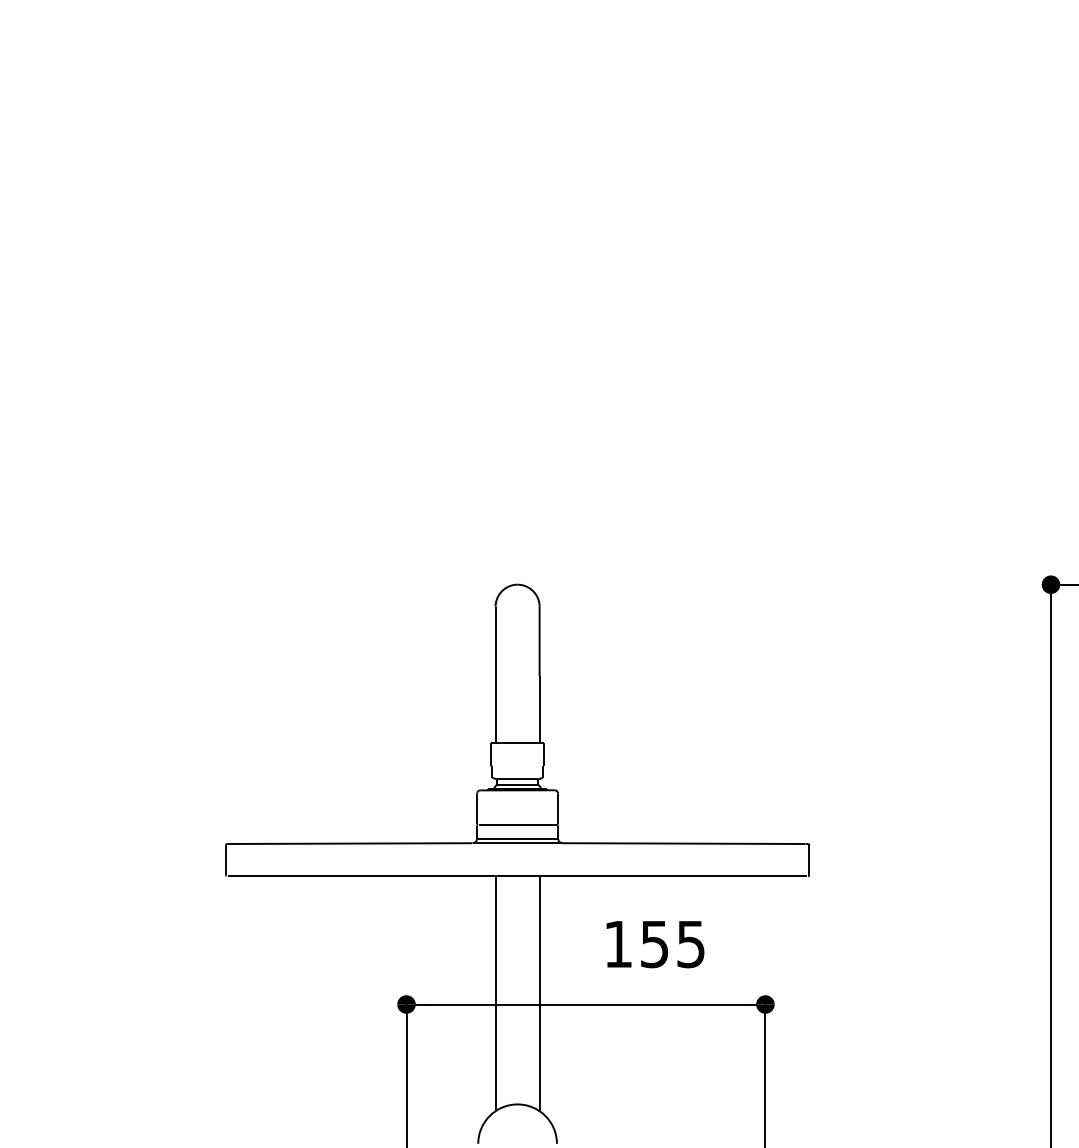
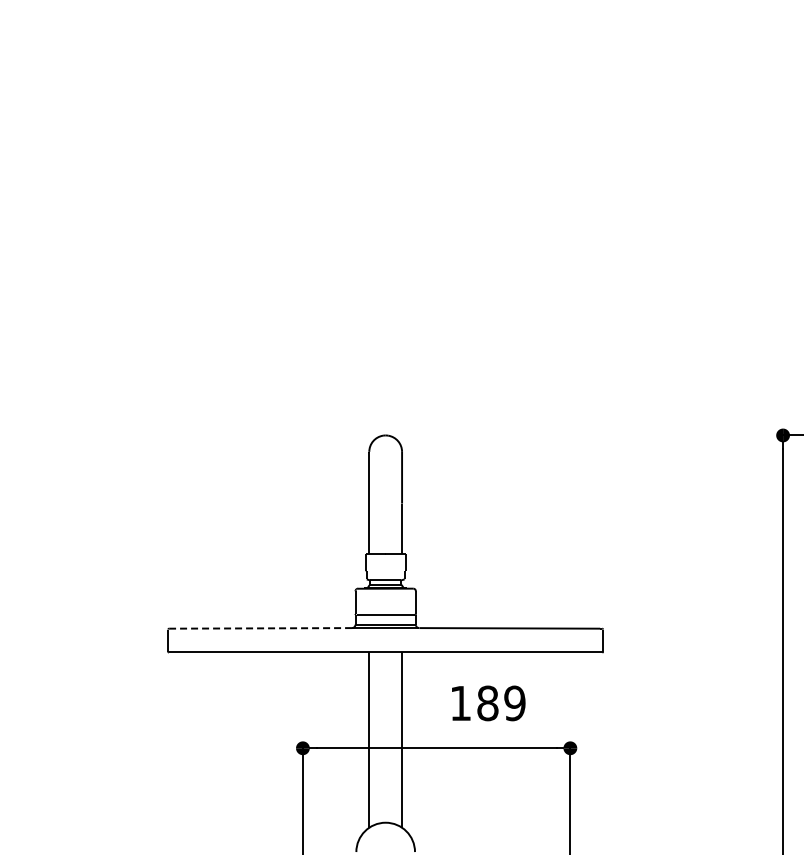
line: (349, 843) -> (260, 628), solid -> dashed
text: (673, 944) -> (501, 703), 155 -> 189

